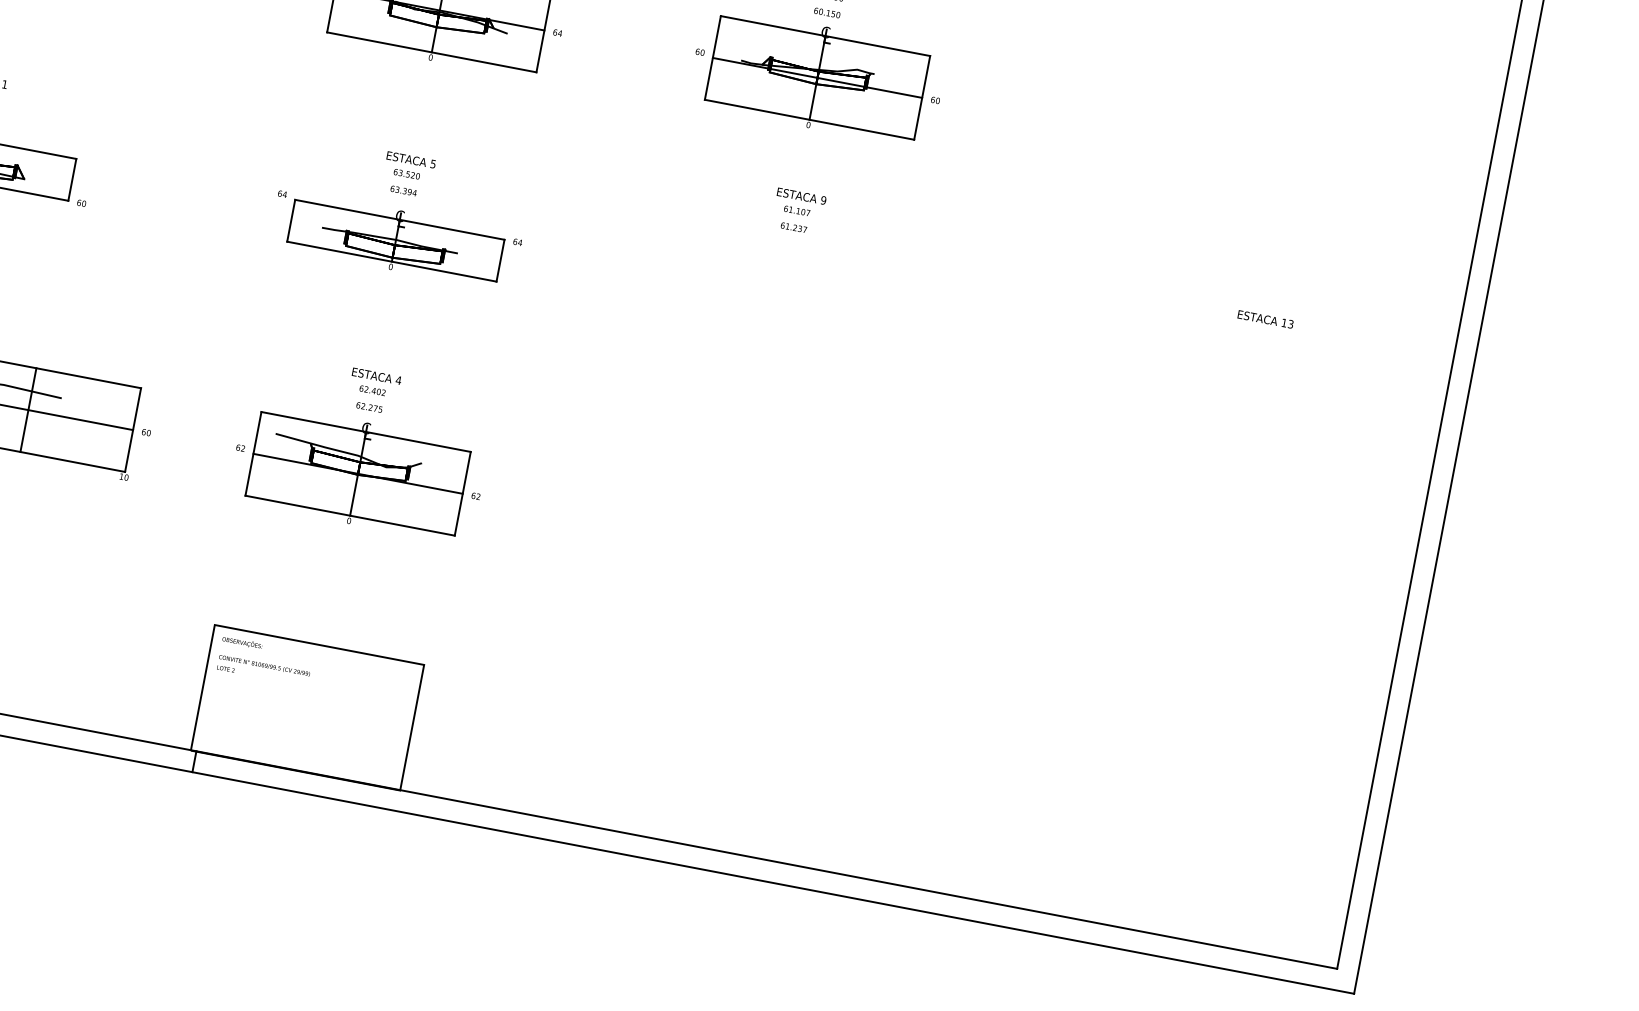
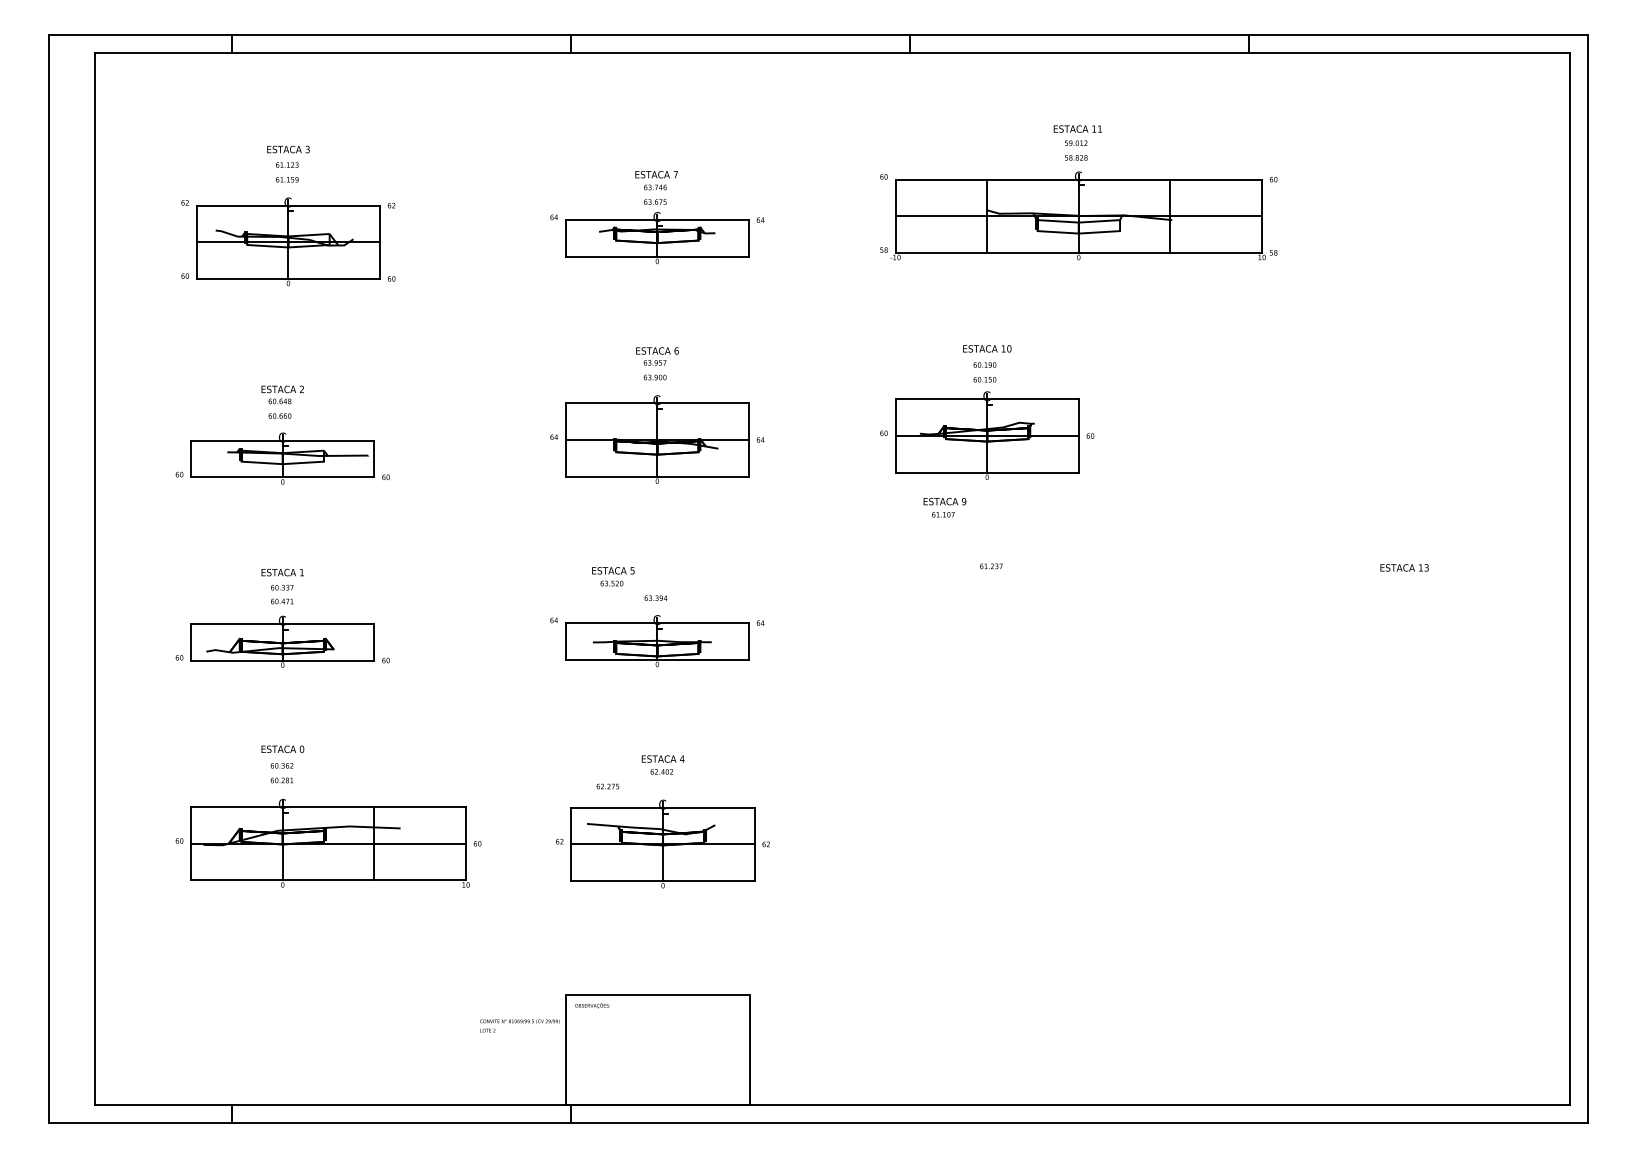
text: (410, 166) -> (613, 576), moved
text: (799, 202) -> (944, 507), moved
text: (368, 407) -> (607, 786), moved
text: (263, 670) -> (519, 1025), moved

